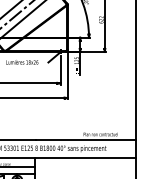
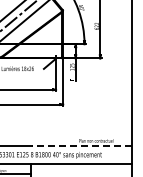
line: (85, 140) -> (81, 146), solid -> dashed

